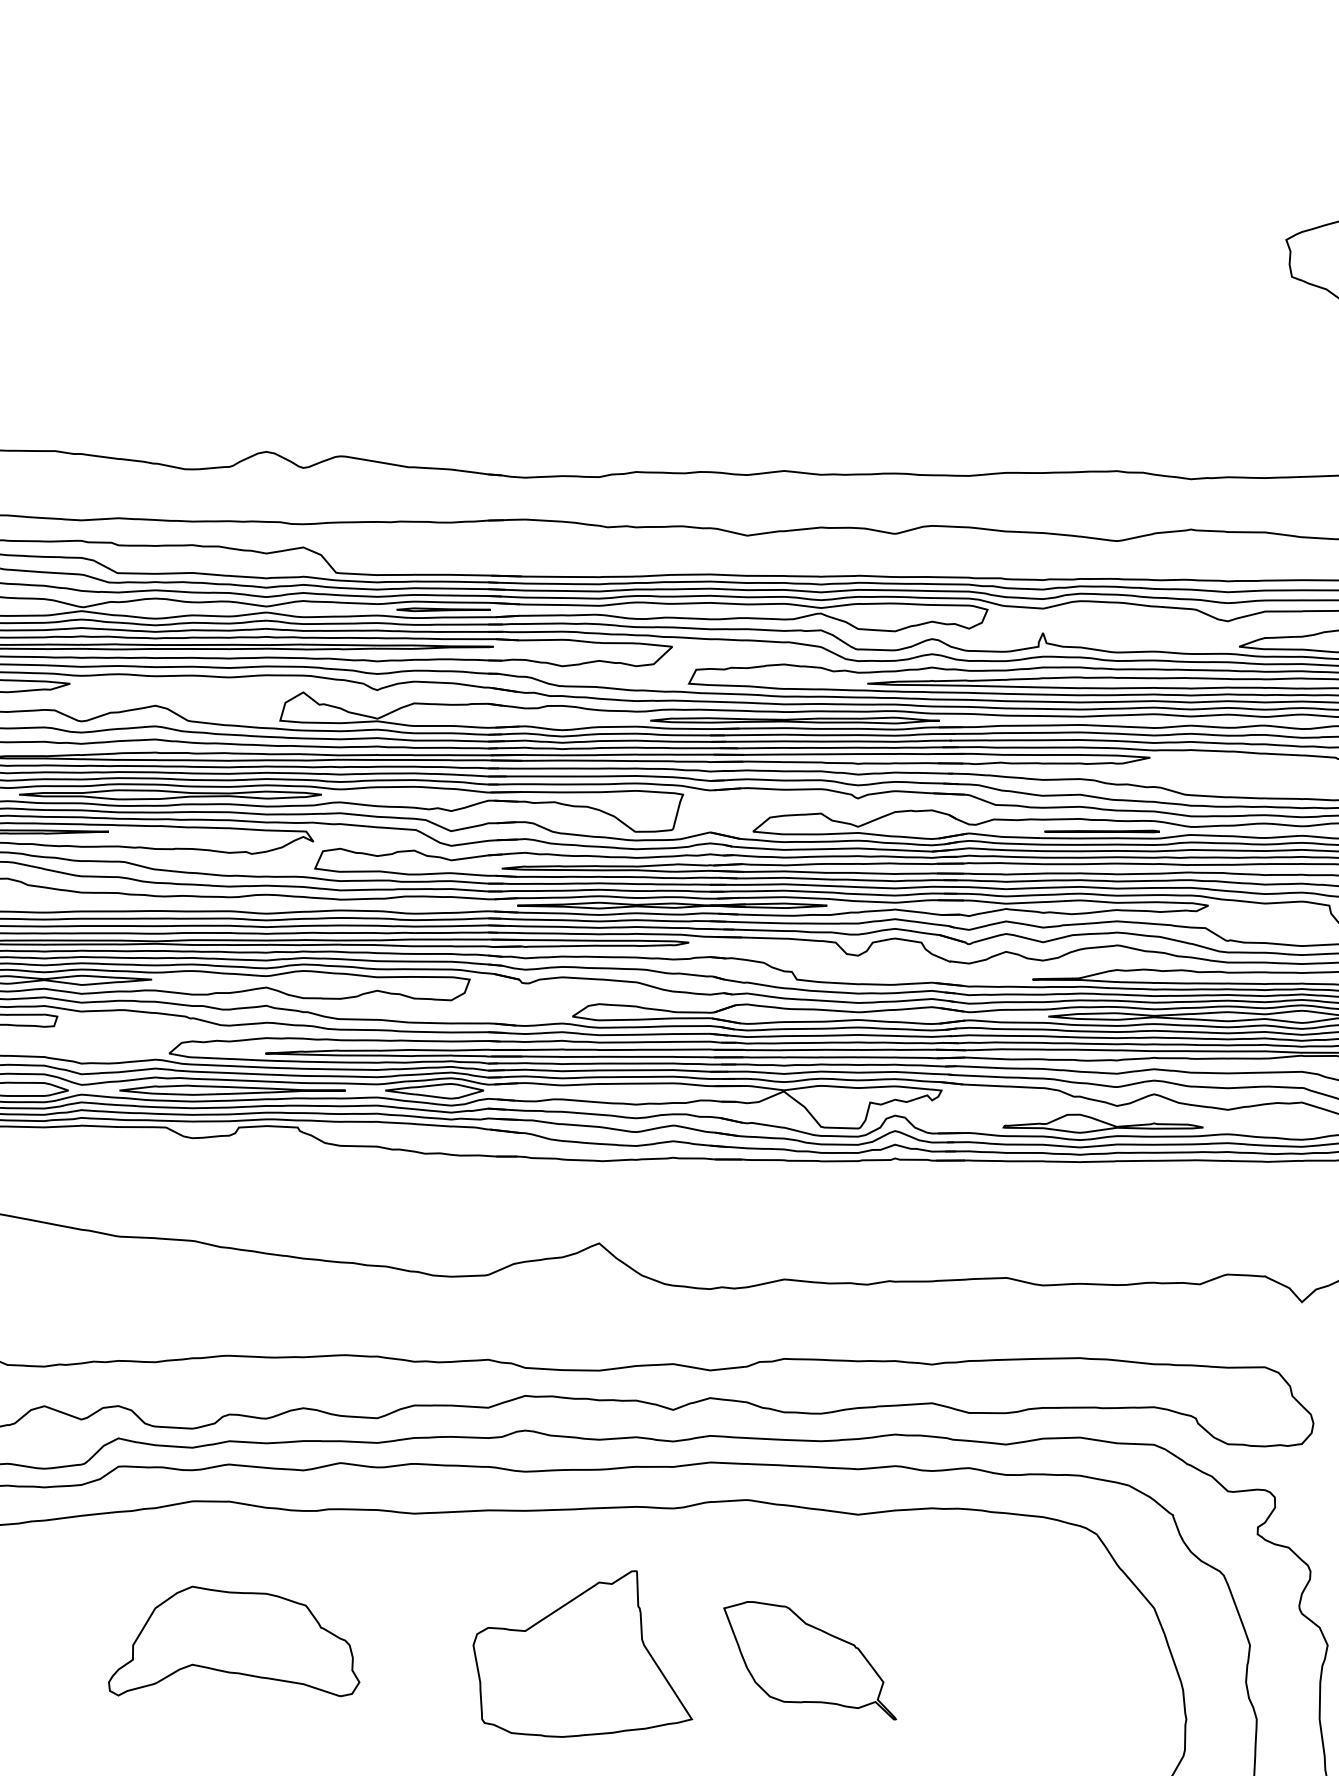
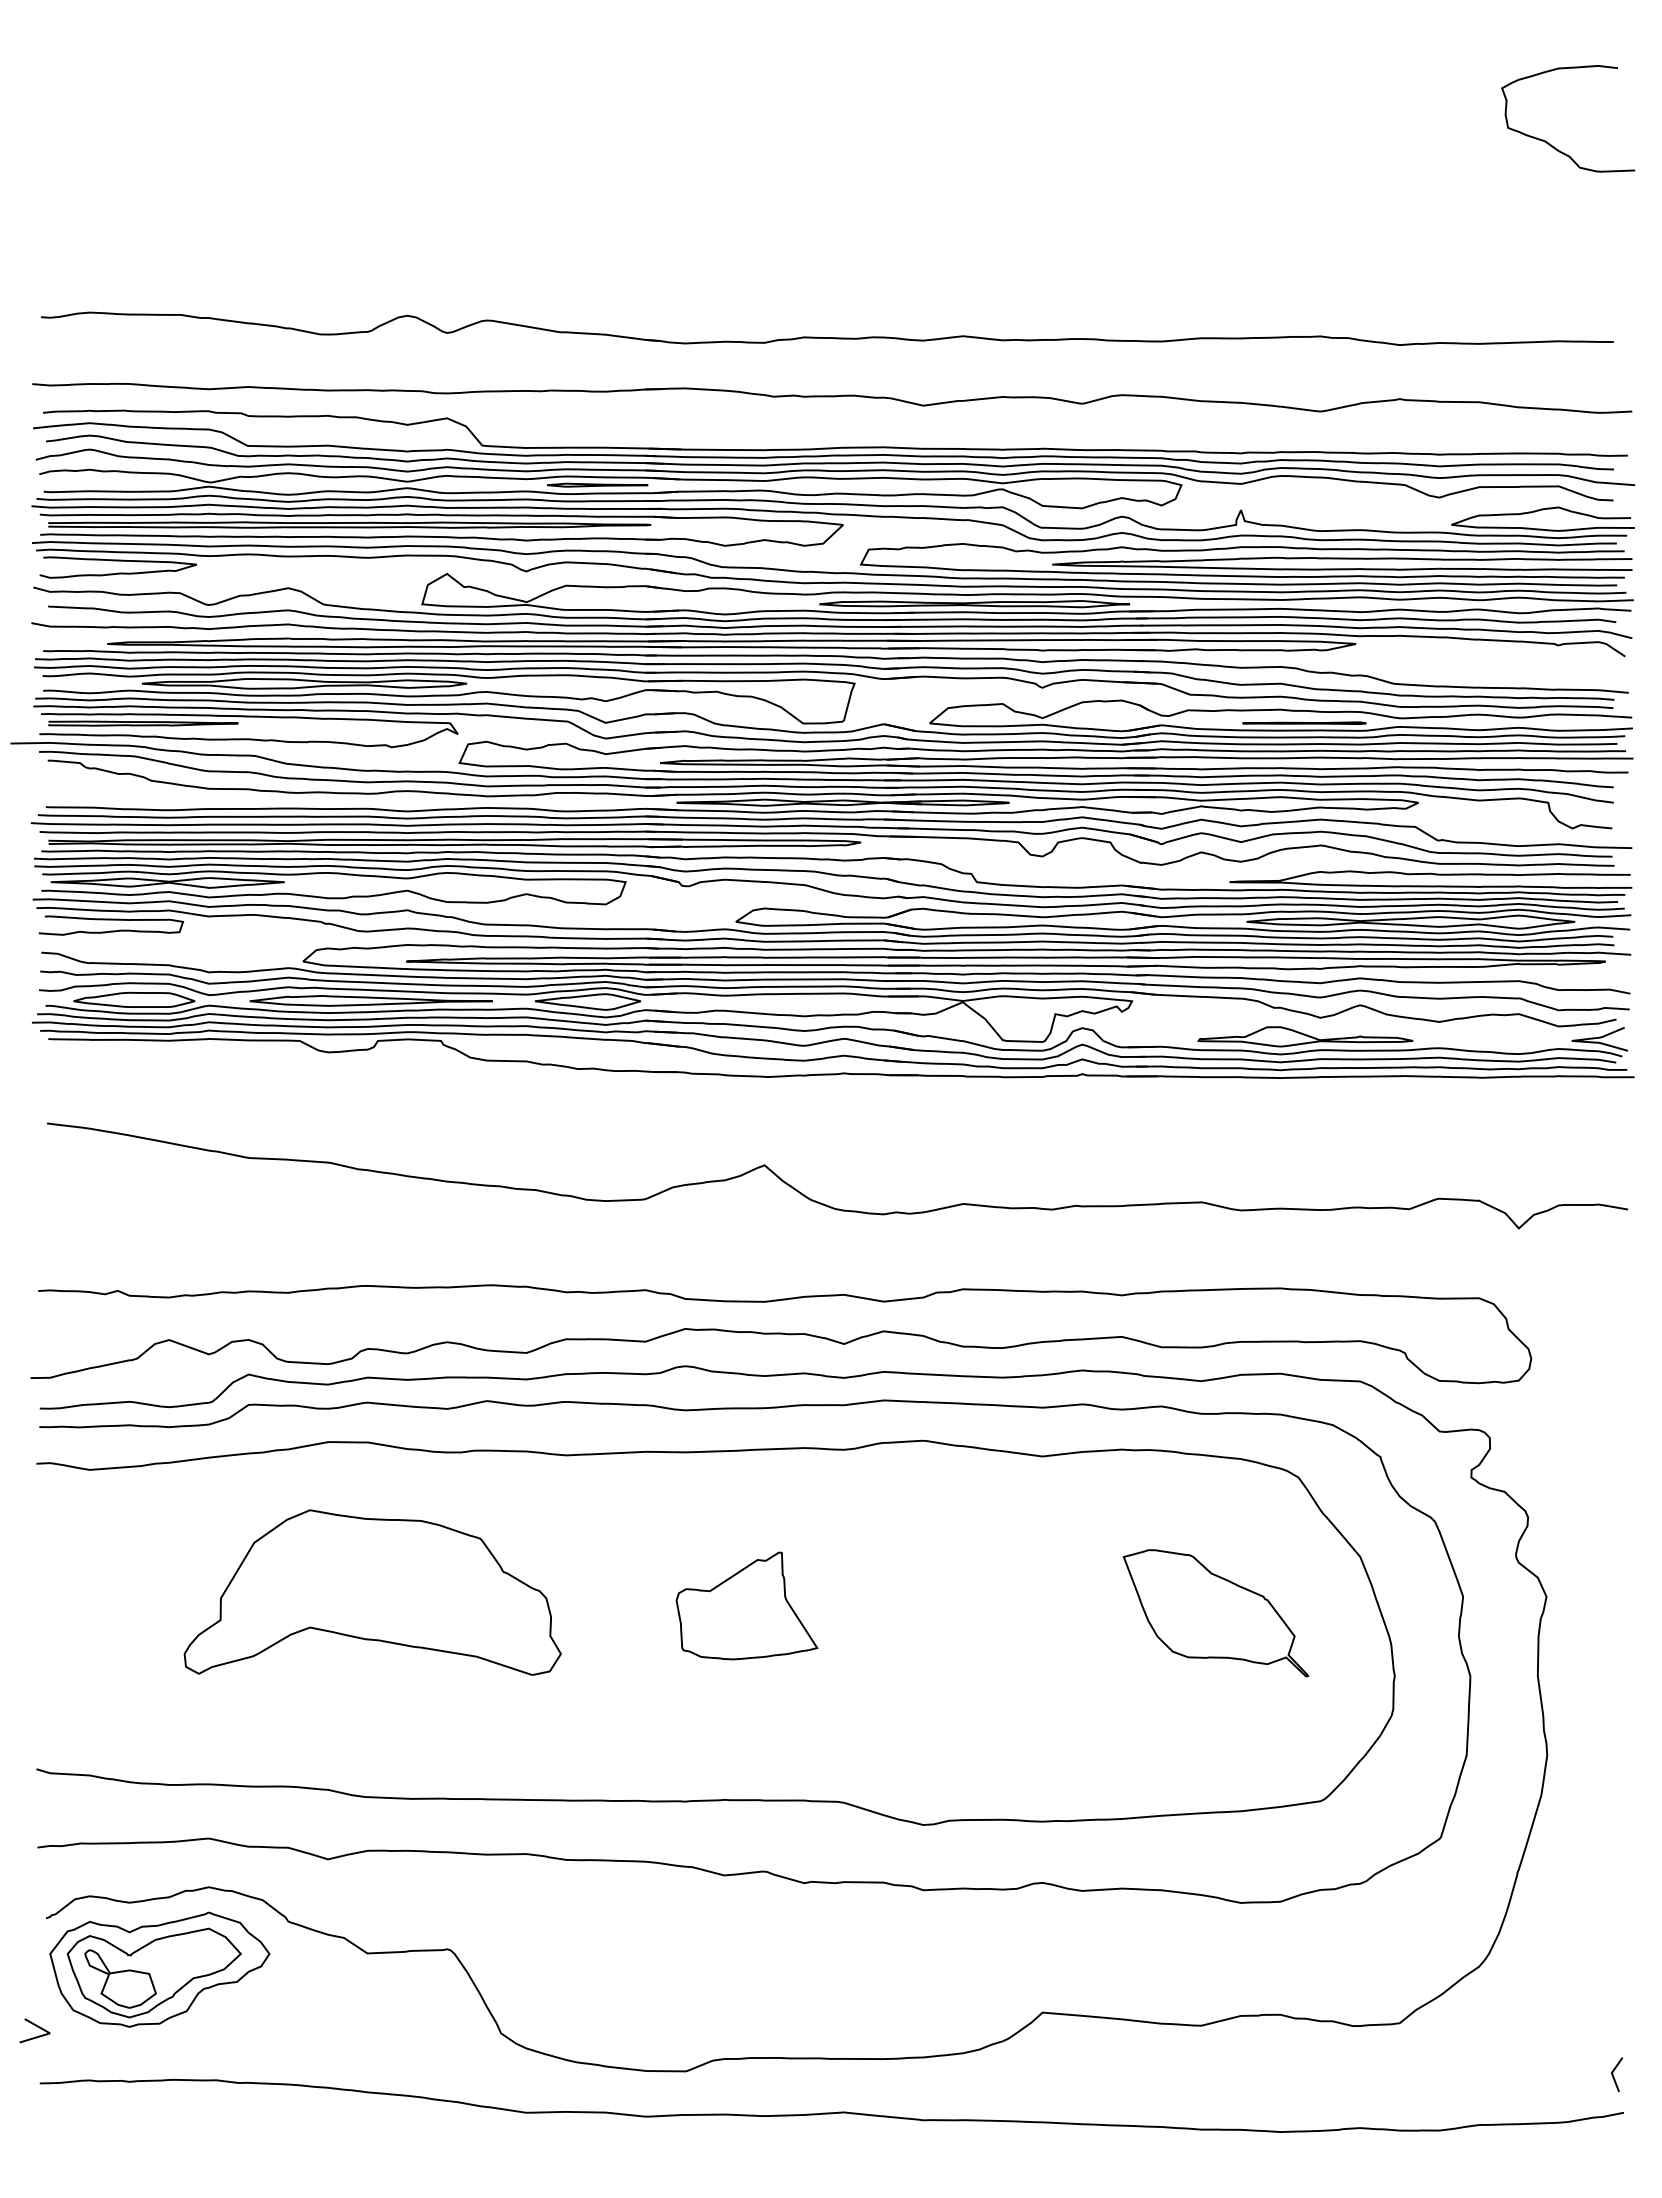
part: (233, 1641) -> (372, 1592), size x1.4
part: (582, 1653) -> (746, 1605), size x0.6
part: (809, 1660) -> (1215, 1613), moved

